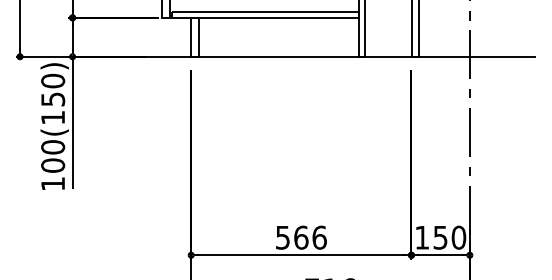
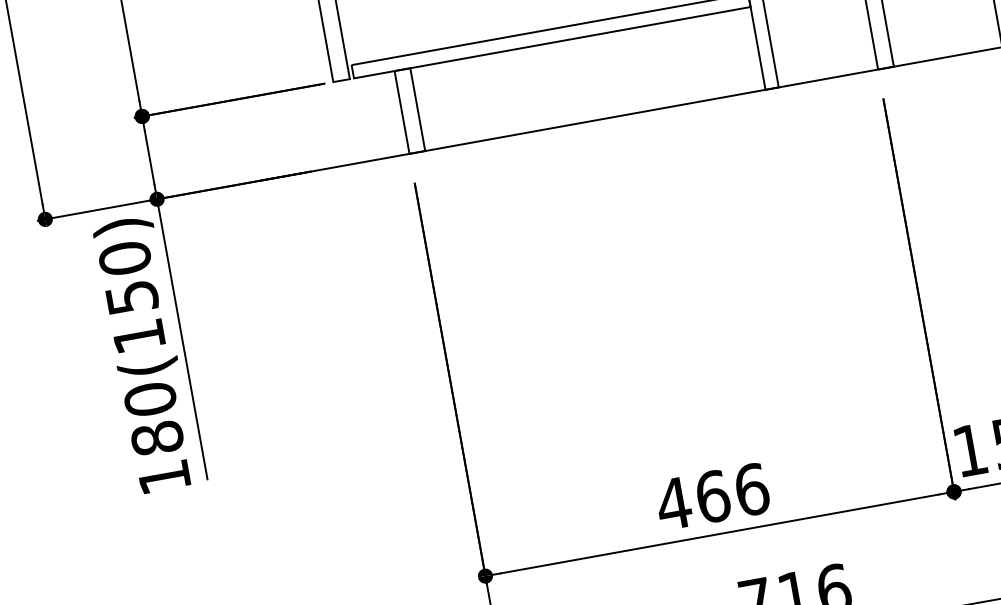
text: (52, 165) -> (155, 438), 100(150) -> 180(150)
text: (282, 237) -> (672, 503), 566 -> 466

